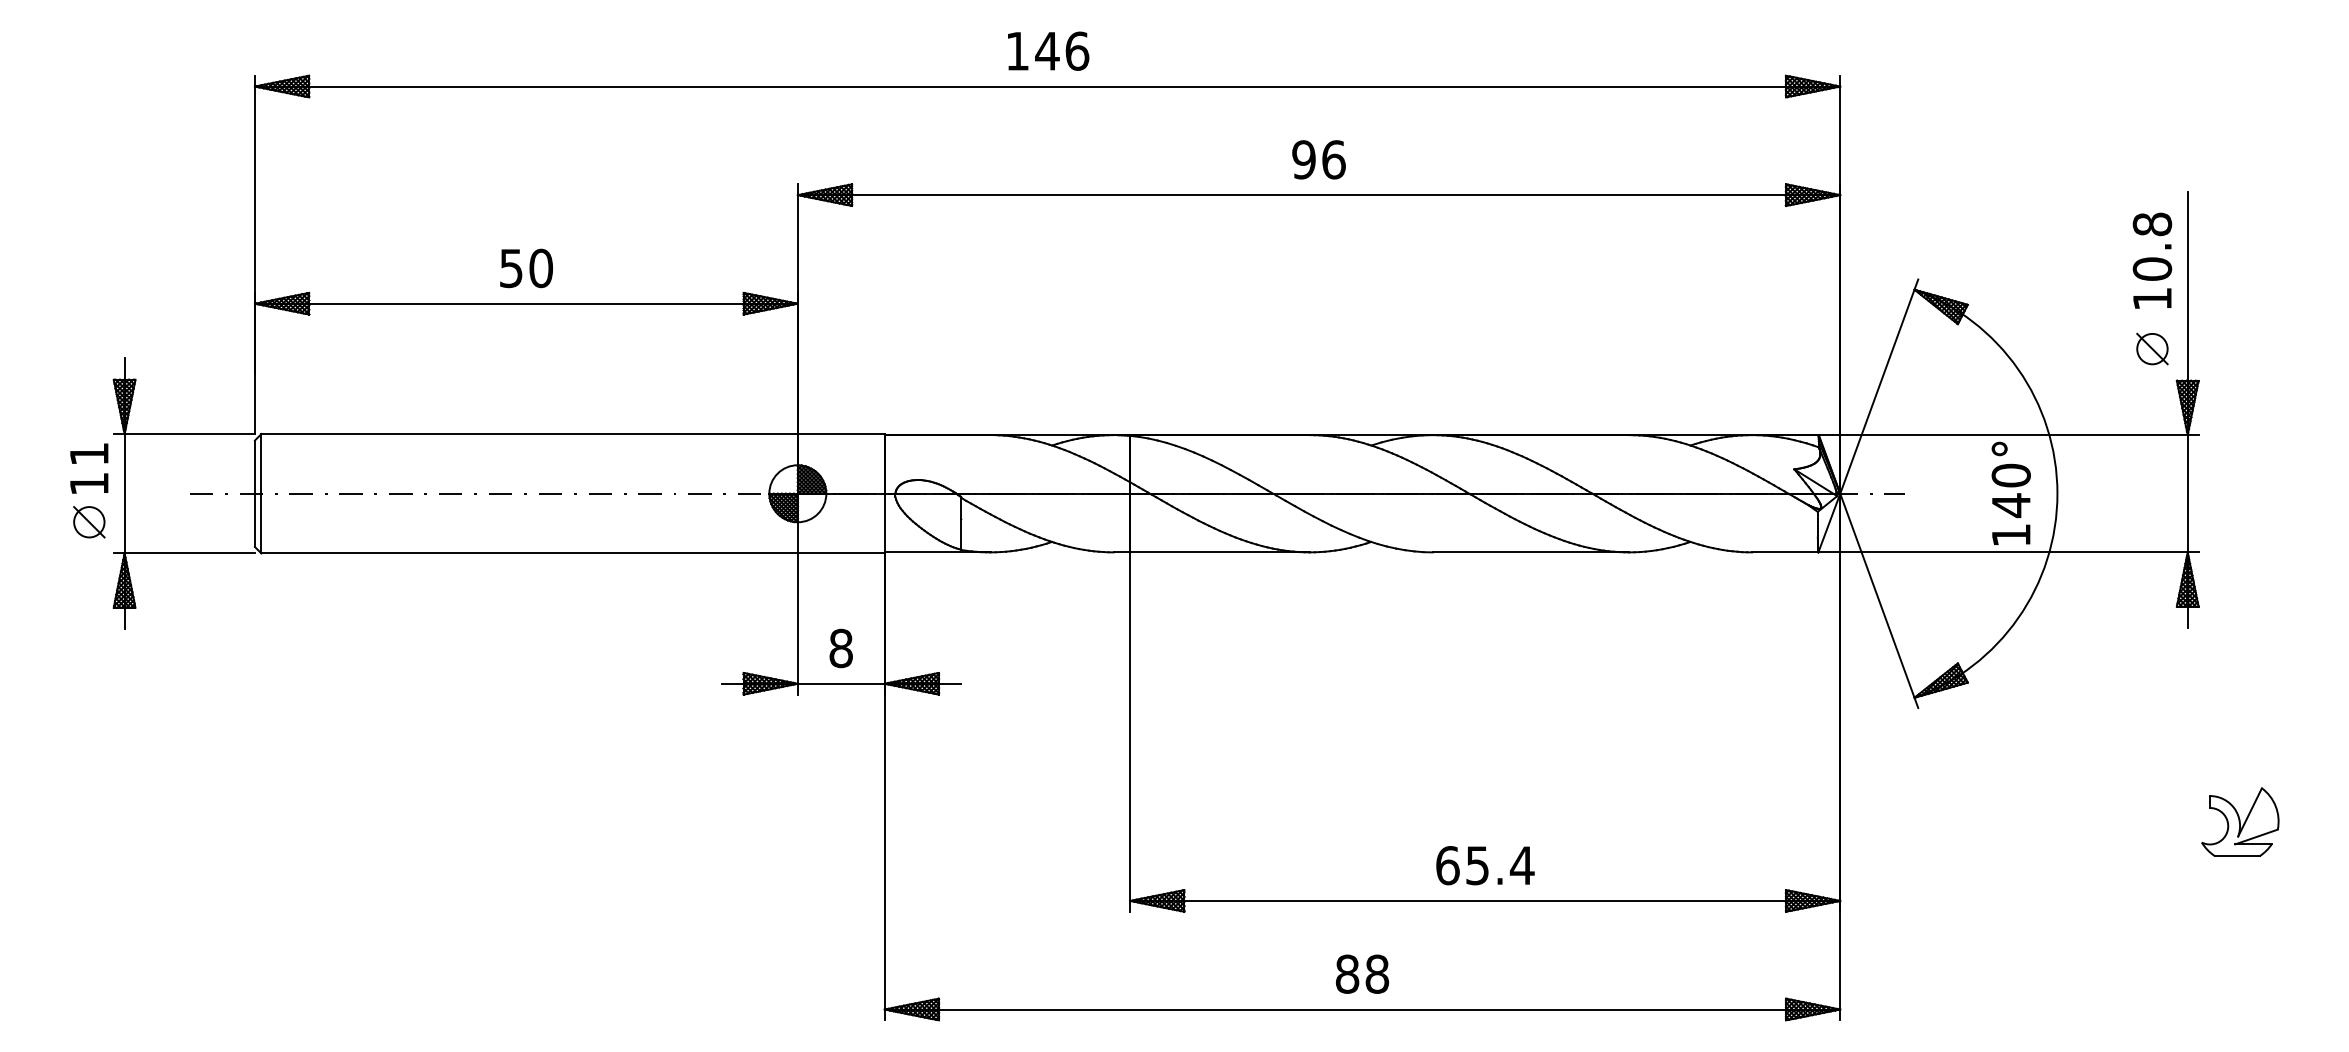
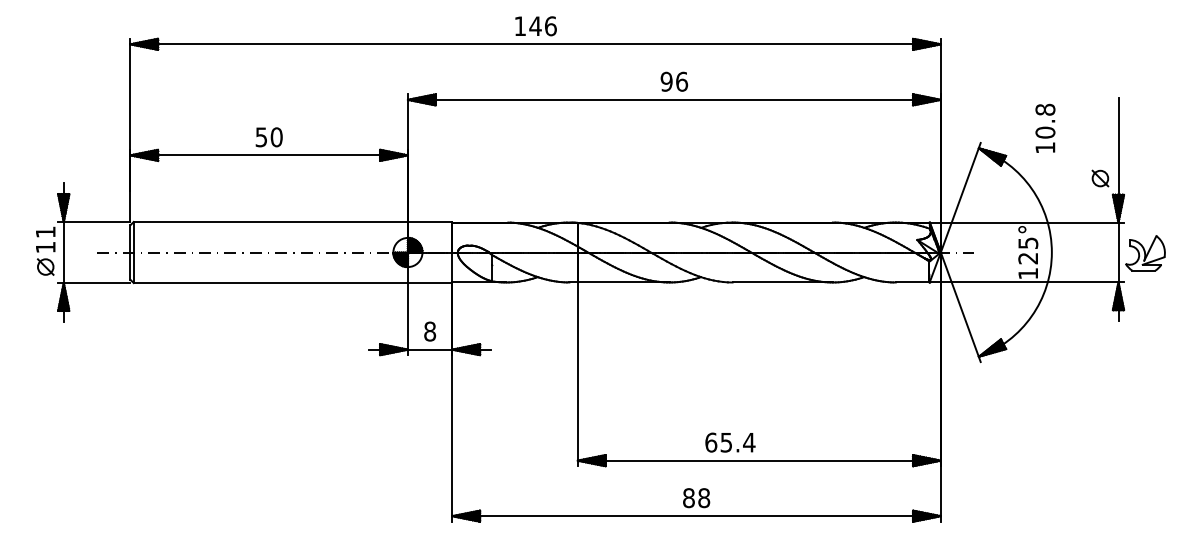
text: (2152, 258) -> (1045, 127), moved
text: (2011, 489) -> (1028, 250), 140° -> 125°
part: (2240, 822) -> (1145, 253), moved
text: (1485, 865) -> (730, 442), moved

